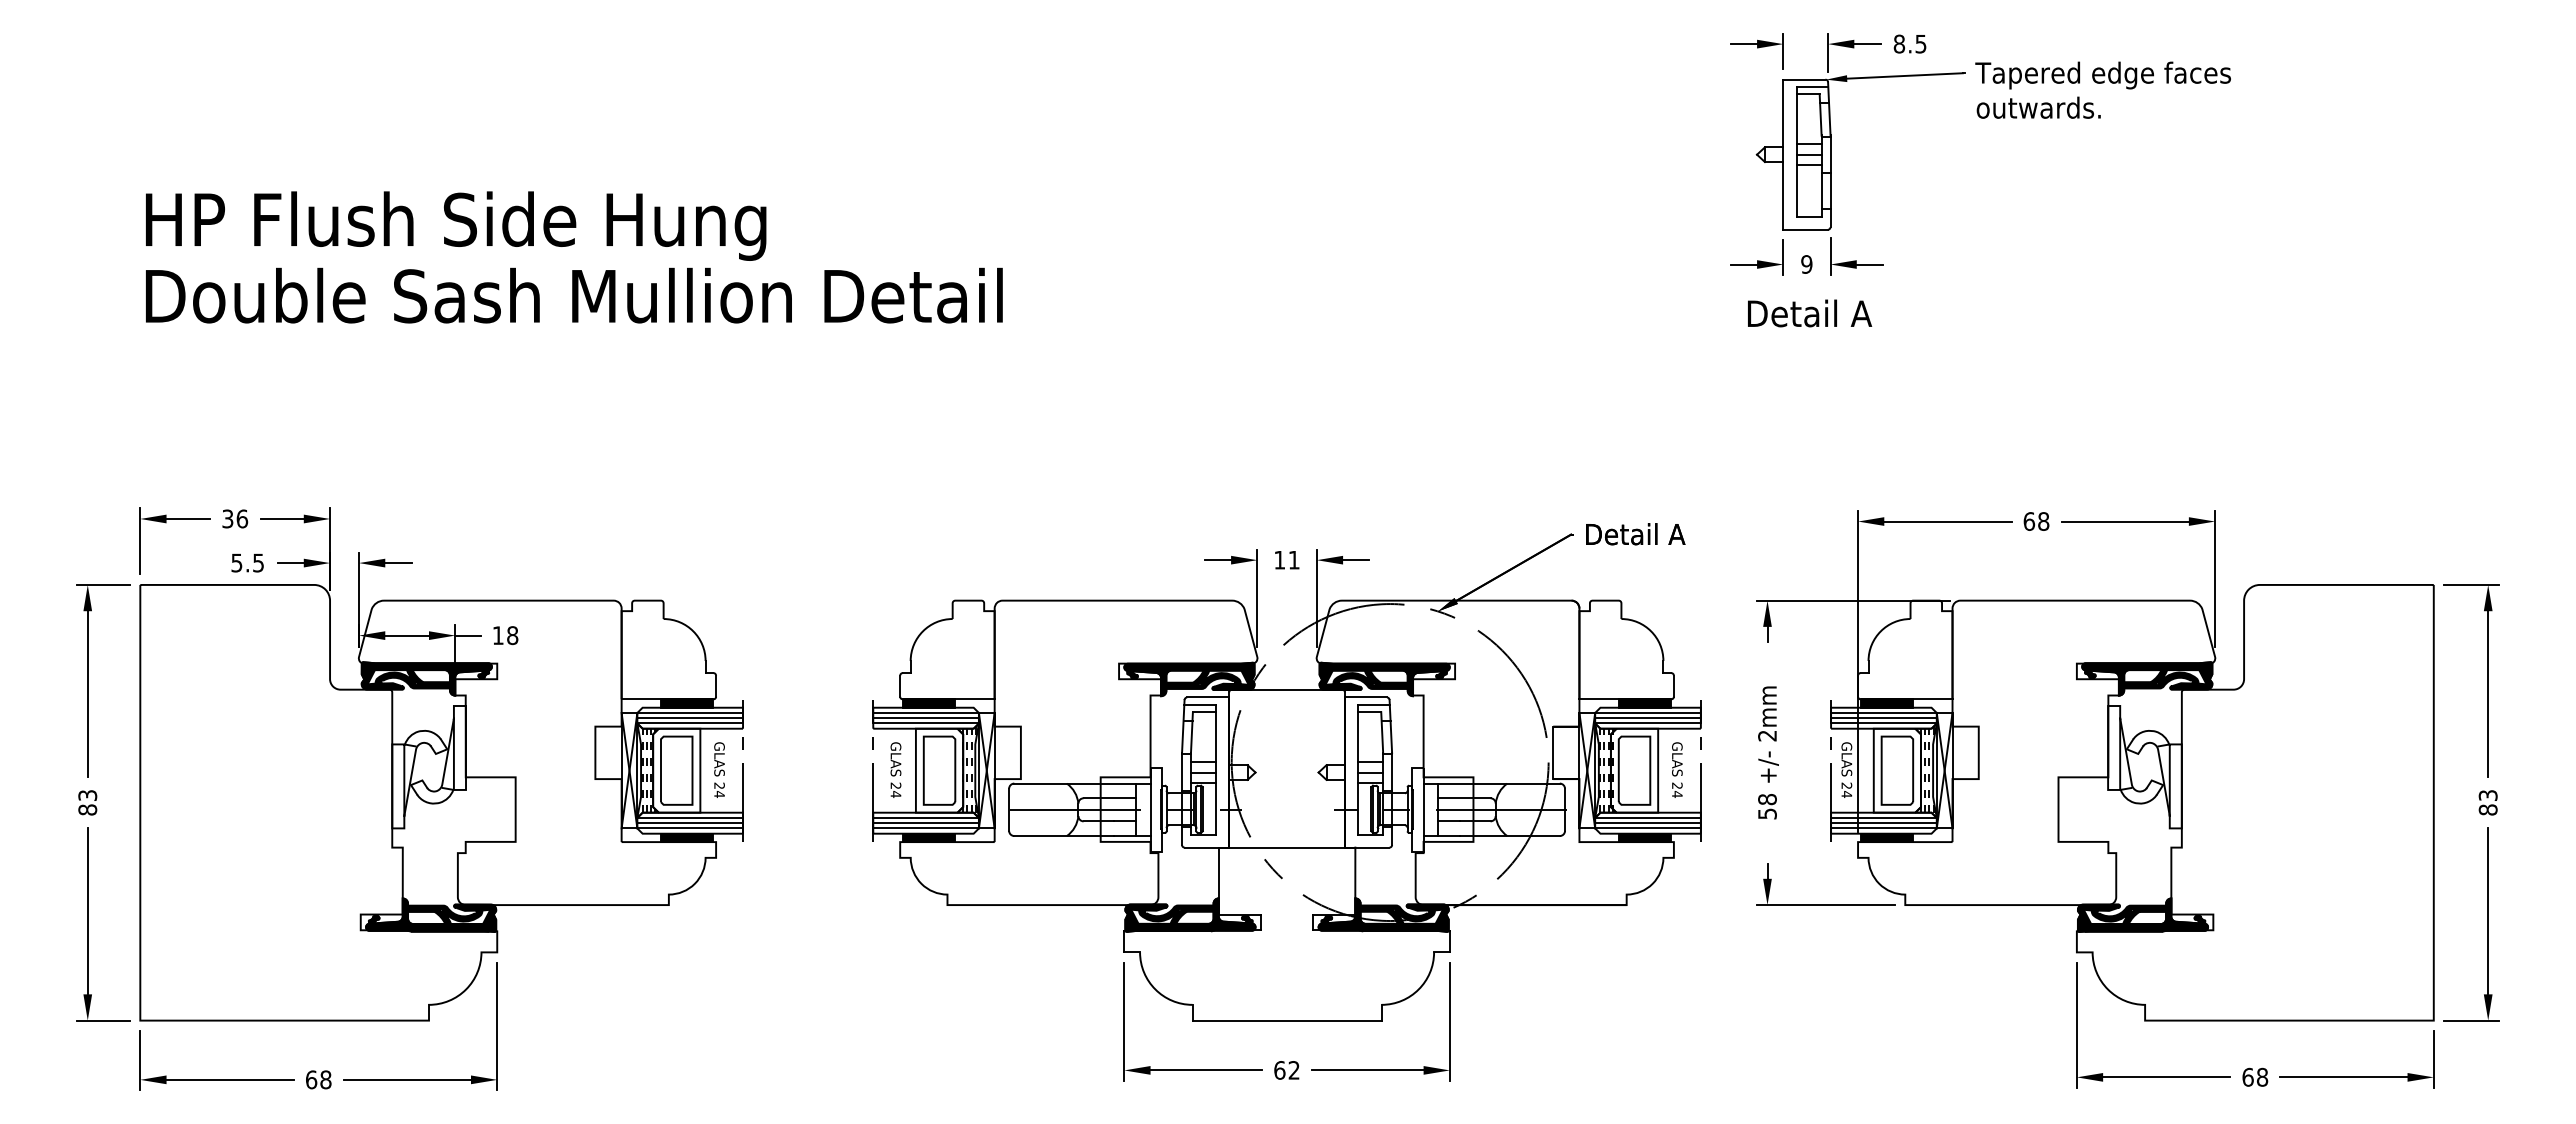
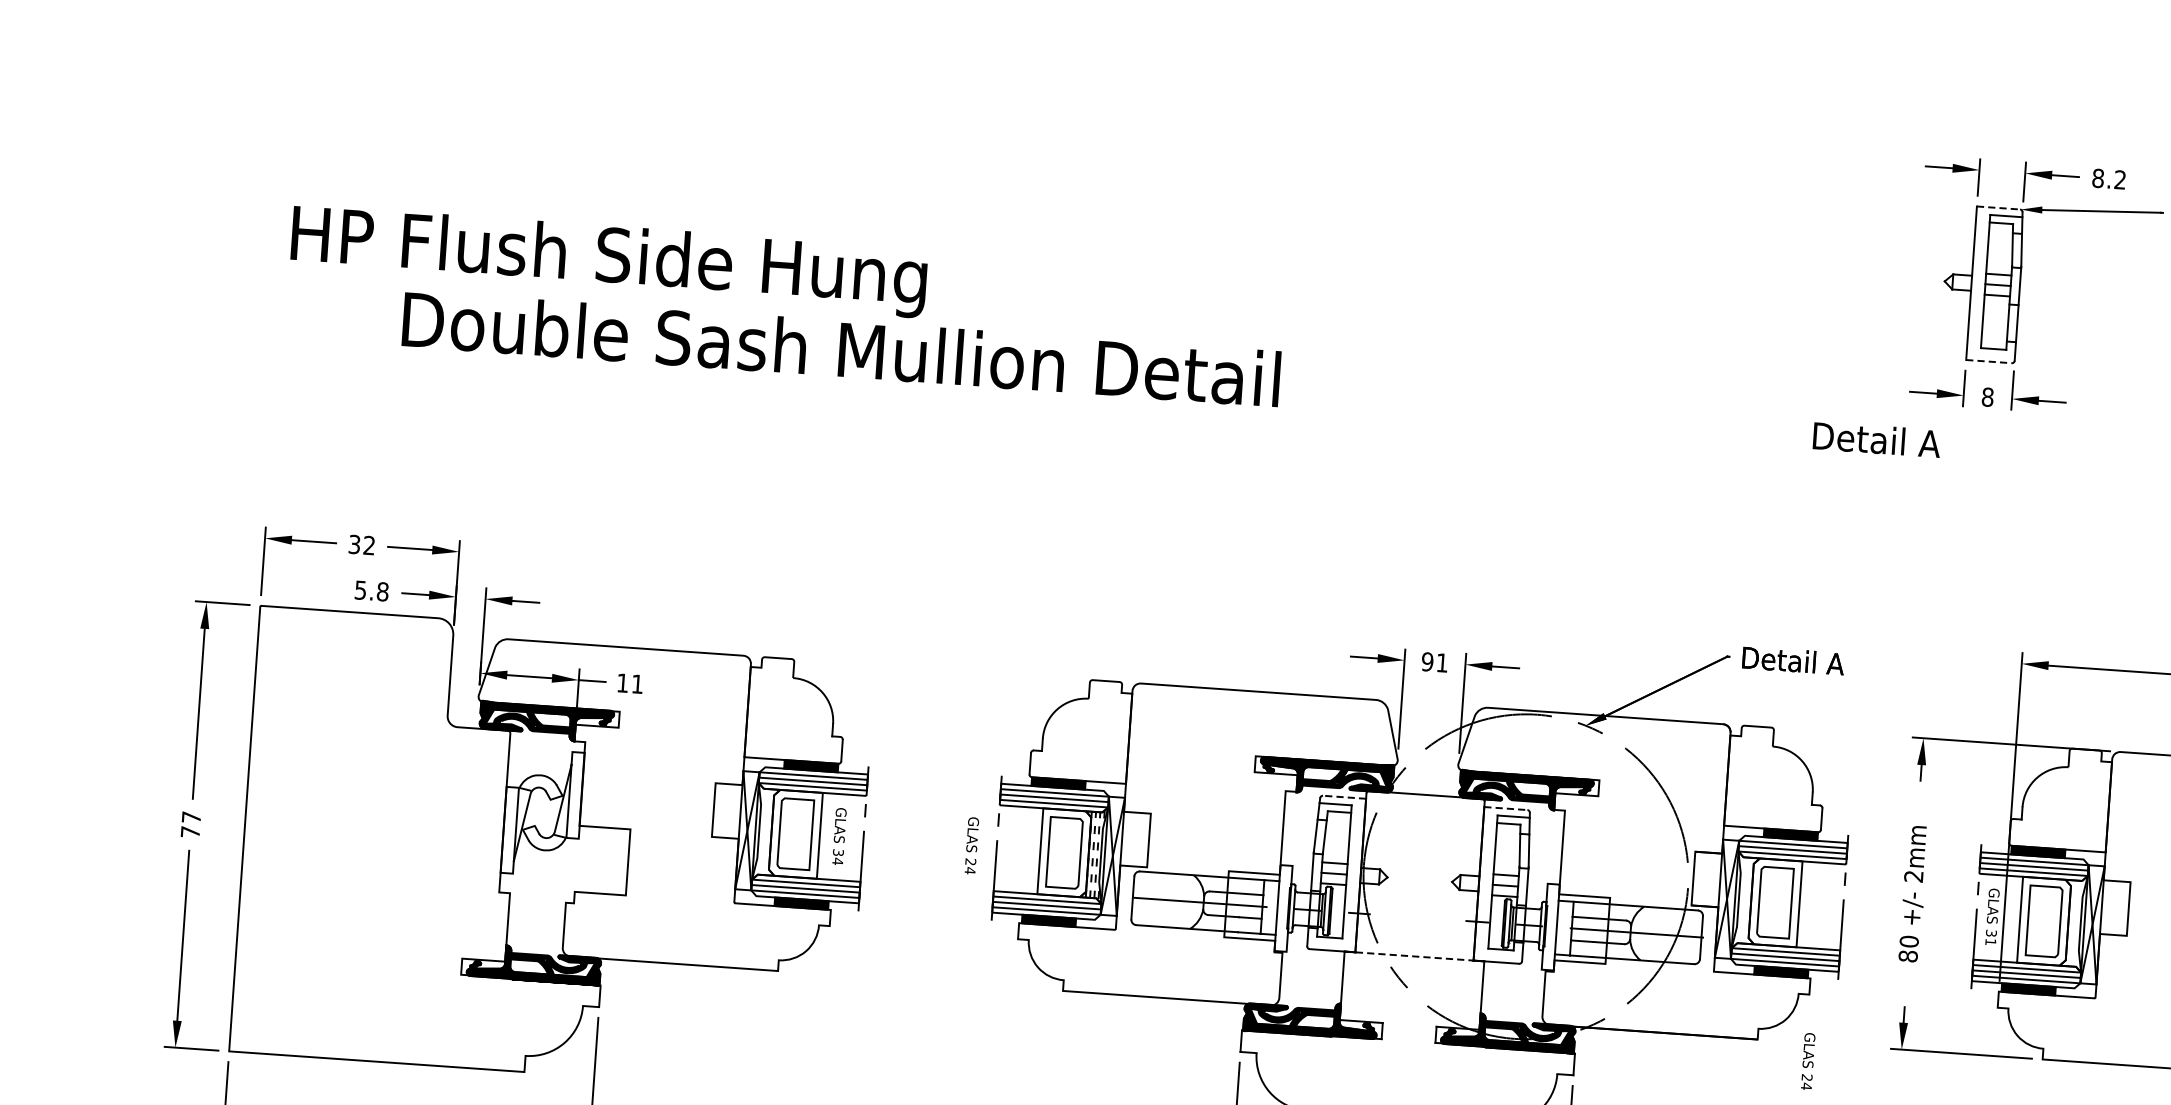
text: (1920, 43) -> (2119, 179), 8.5 -> 8.2
line: (1804, 79) -> (1998, 207), solid -> dashed
line: (1806, 229) -> (1989, 361), solid -> dashed
text: (1806, 264) -> (1987, 397), 9 -> 8
text: (574, 295) -> (841, 348), moved
text: (1810, 313) -> (1877, 439), moved
text: (242, 518) -> (369, 545), 36 -> 32
text: (1279, 559) -> (1427, 661), 11 -> 91
text: (258, 562) -> (382, 591), 5.5 -> 5.8
text: (512, 635) -> (637, 684), 18 -> 11
line: (1207, 697) -> (1343, 797), solid -> dashed
line: (1366, 697) -> (1506, 808), solid -> dashed
hatch: (646, 769) -> (764, 830), removed
text: (895, 769) -> (971, 845), moved
hatch: (1604, 769) -> (1744, 899), removed
text: (1677, 769) -> (1808, 1060), moved
hatch: (1924, 769) -> (2072, 922), removed
text: (719, 785) -> (838, 852), 24 -> 34
text: (1846, 789) -> (1990, 937), 24 -> 31
text: (87, 802) -> (190, 824), 83 -> 77
text: (1767, 806) -> (1908, 948), 58 -> 80
line: (1287, 847) -> (1414, 956), solid -> dashed

